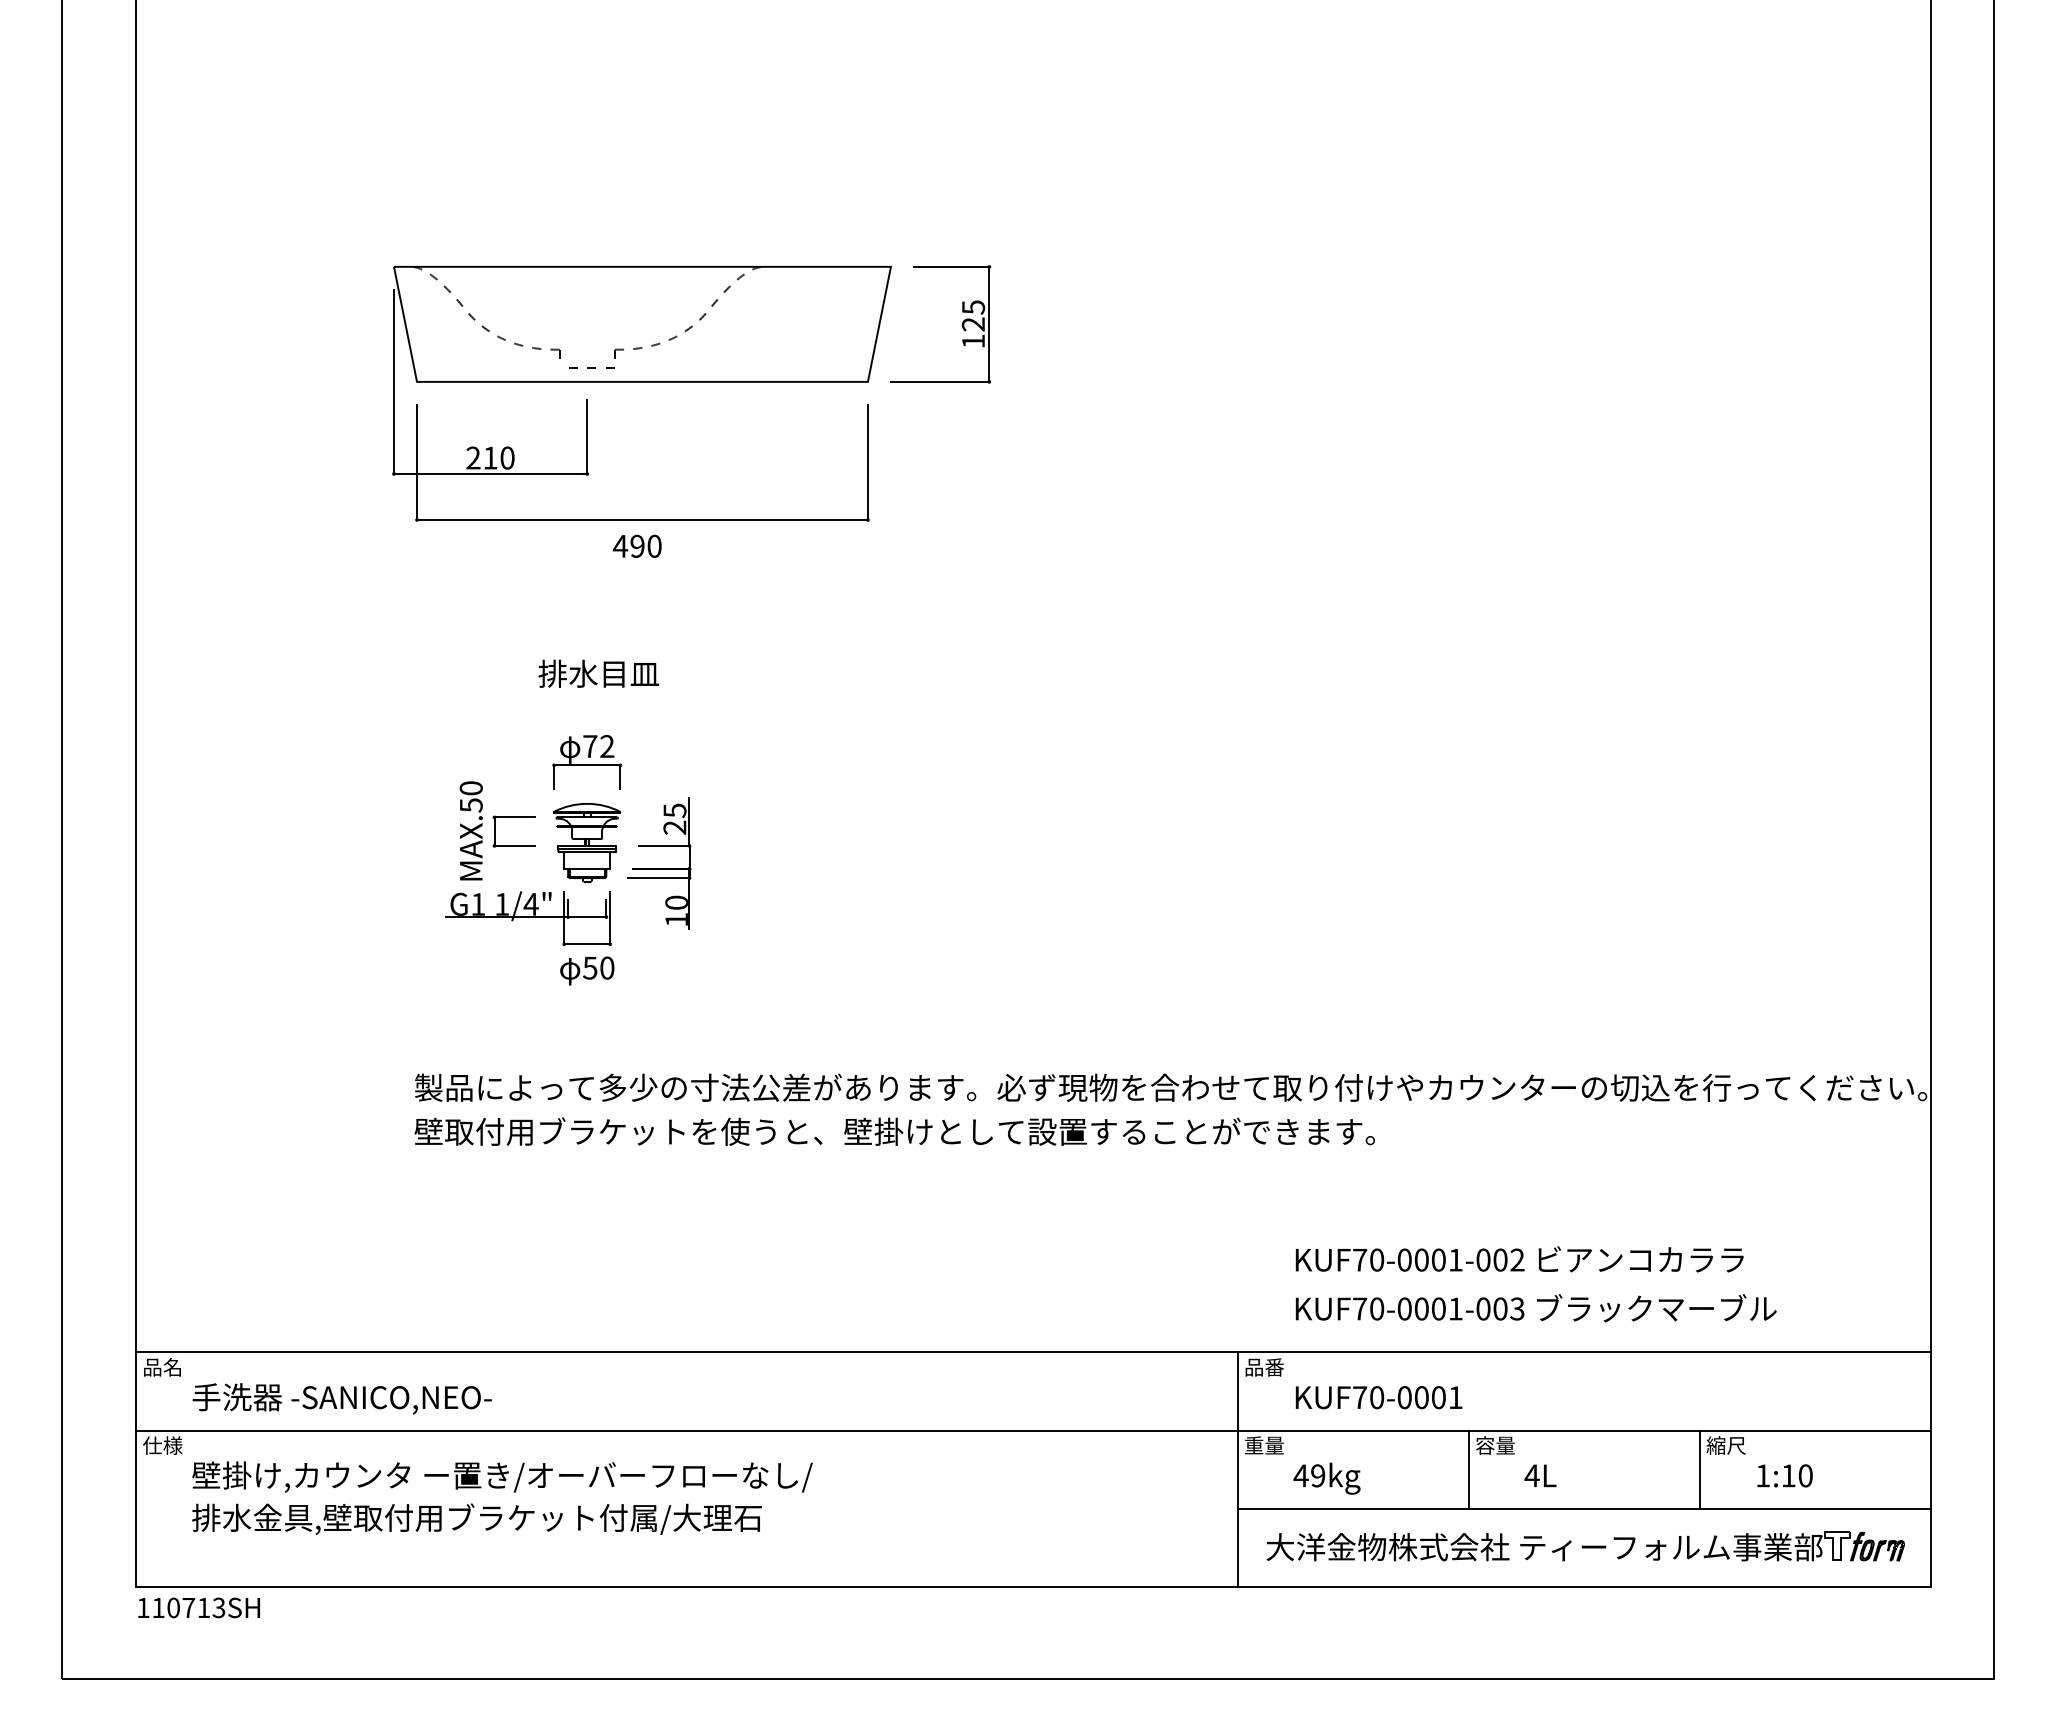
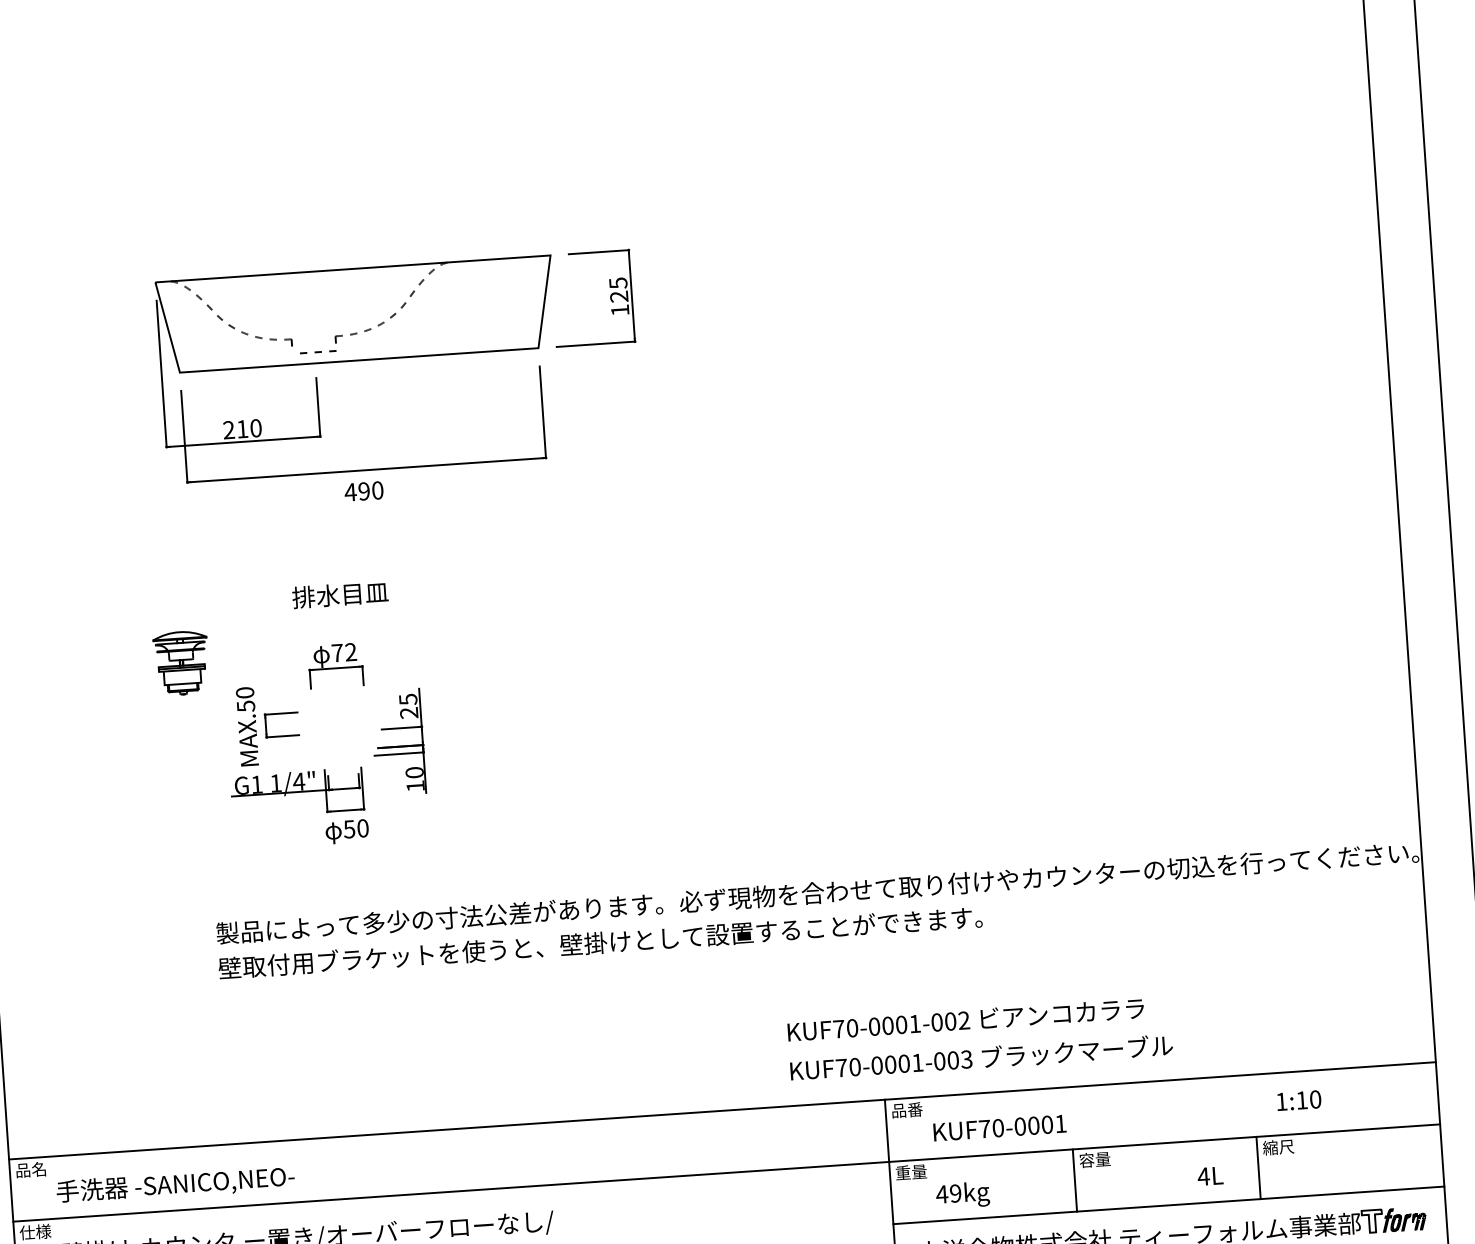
part: (586, 843) -> (181, 663), moved
text: (1535, 1284) -> (979, 1039), moved
text: (1540, 1475) -> (1210, 1175), moved
text: (1784, 1475) -> (1298, 1100), moved

